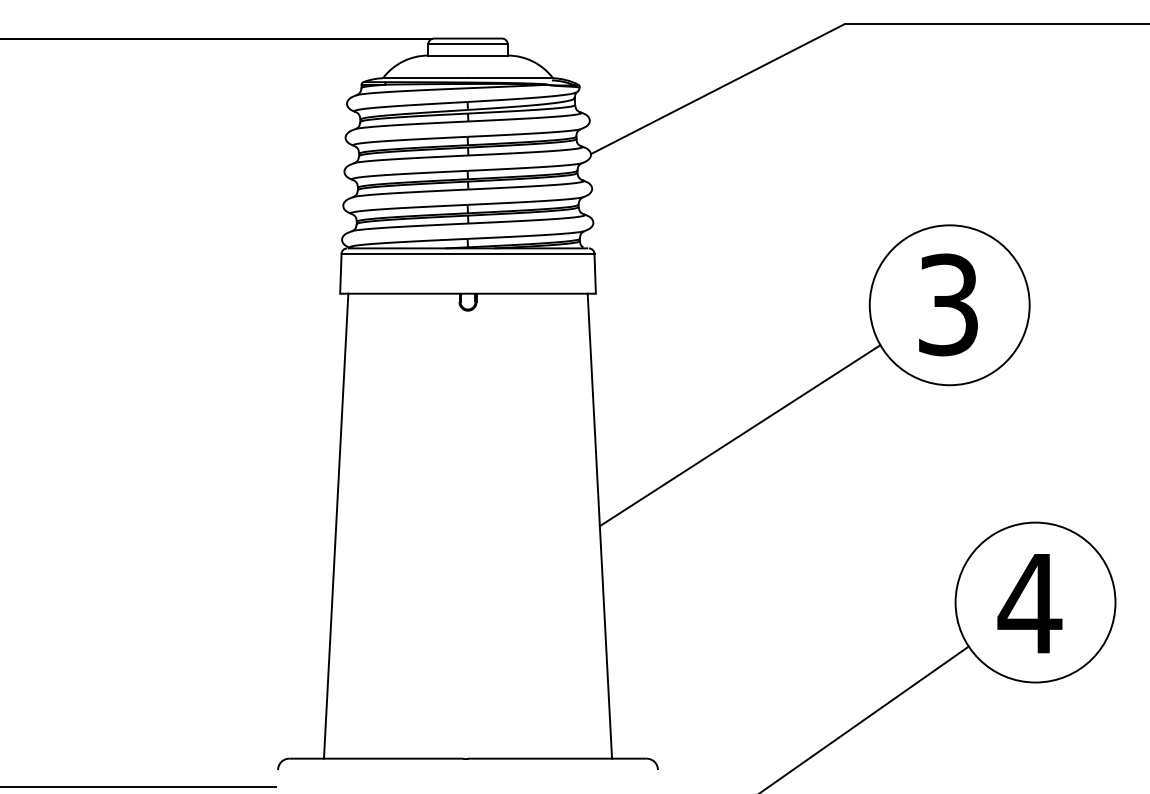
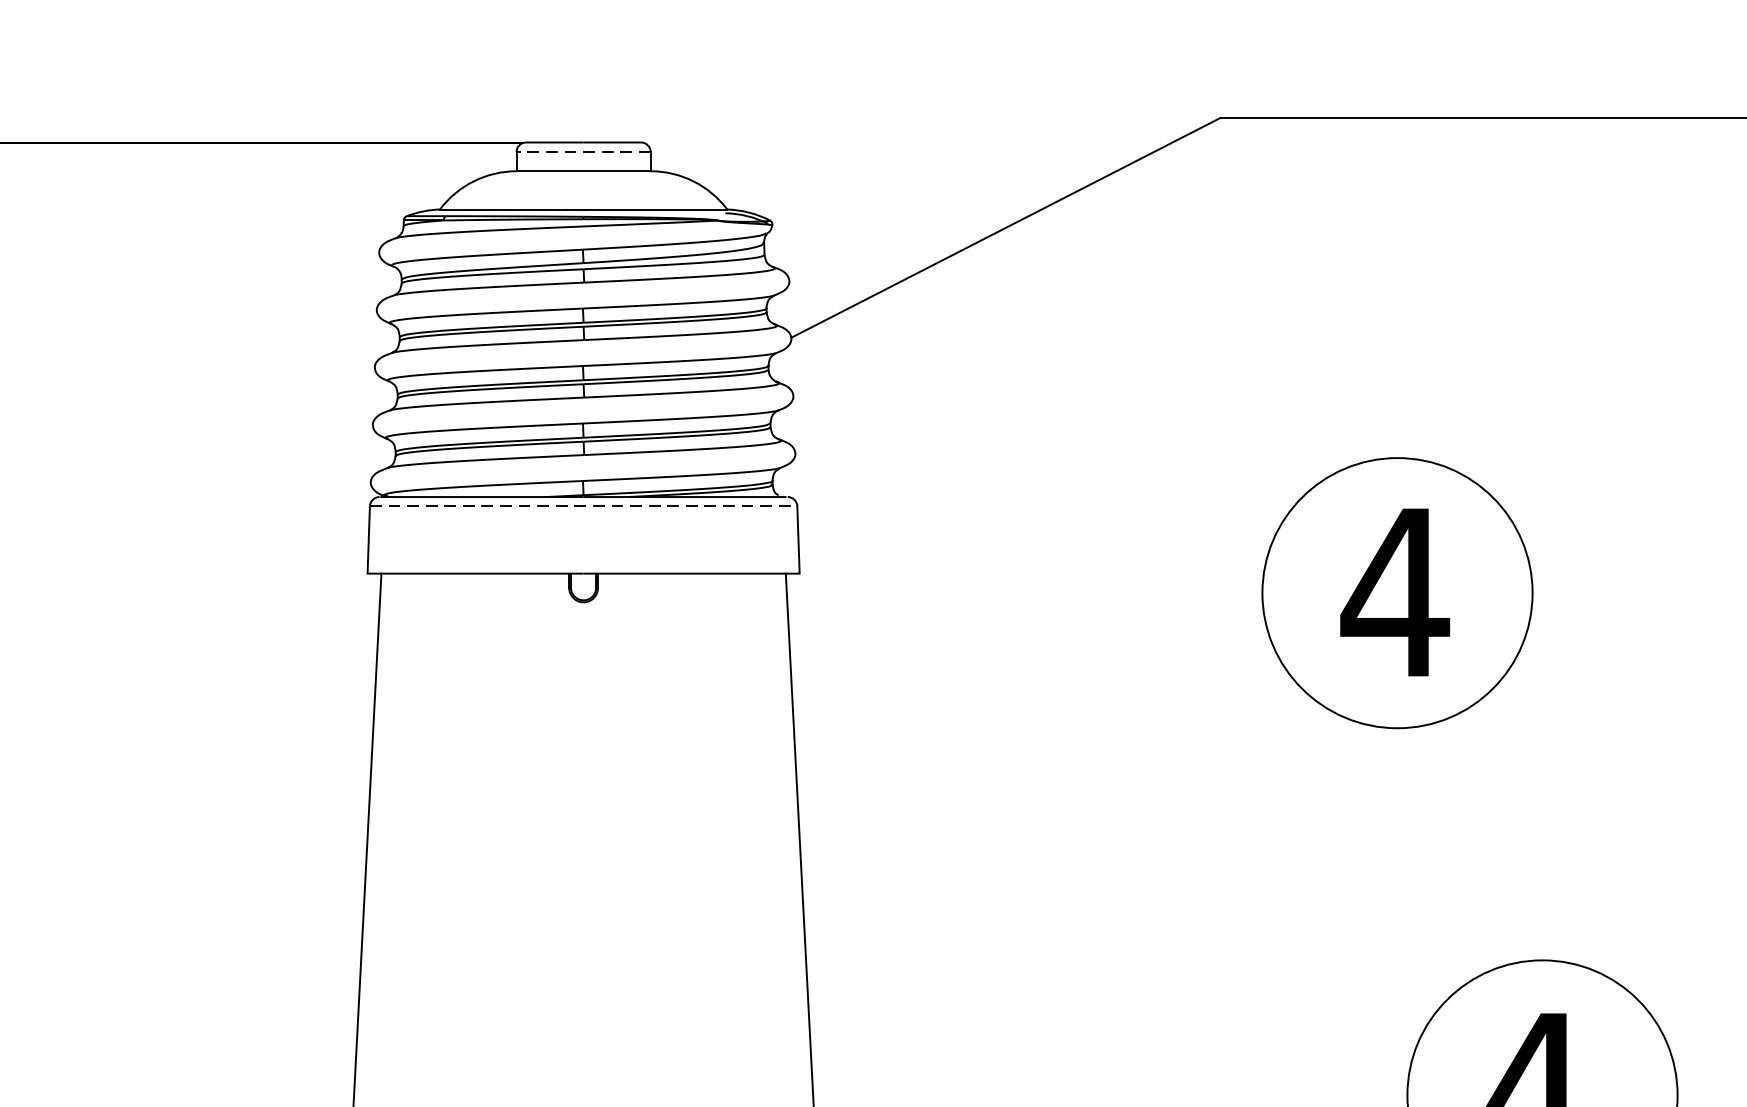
line: (468, 44) -> (584, 152), solid -> dashed
line: (468, 253) -> (584, 505), solid -> dashed
text: (947, 304) -> (1393, 591), 3 -> 4
line: (739, 435) -> (1042, 813), removed

